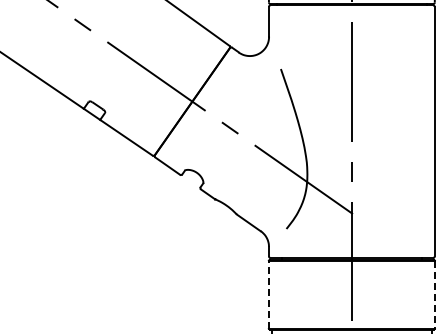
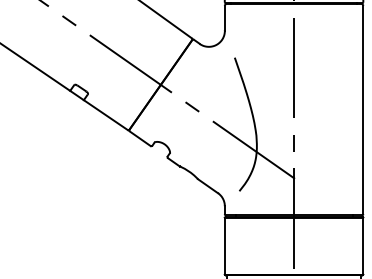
line: (268, 294) -> (224, 245), dashed -> solid
line: (434, 295) -> (363, 246), dashed -> solid

